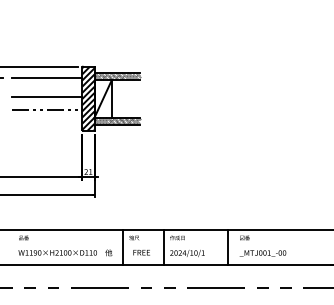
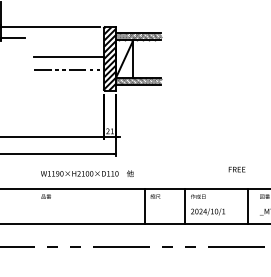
line: (46, 77) -> (68, 37), removed
text: (65, 252) -> (87, 173), moved
text: (141, 252) -> (236, 169), moved

